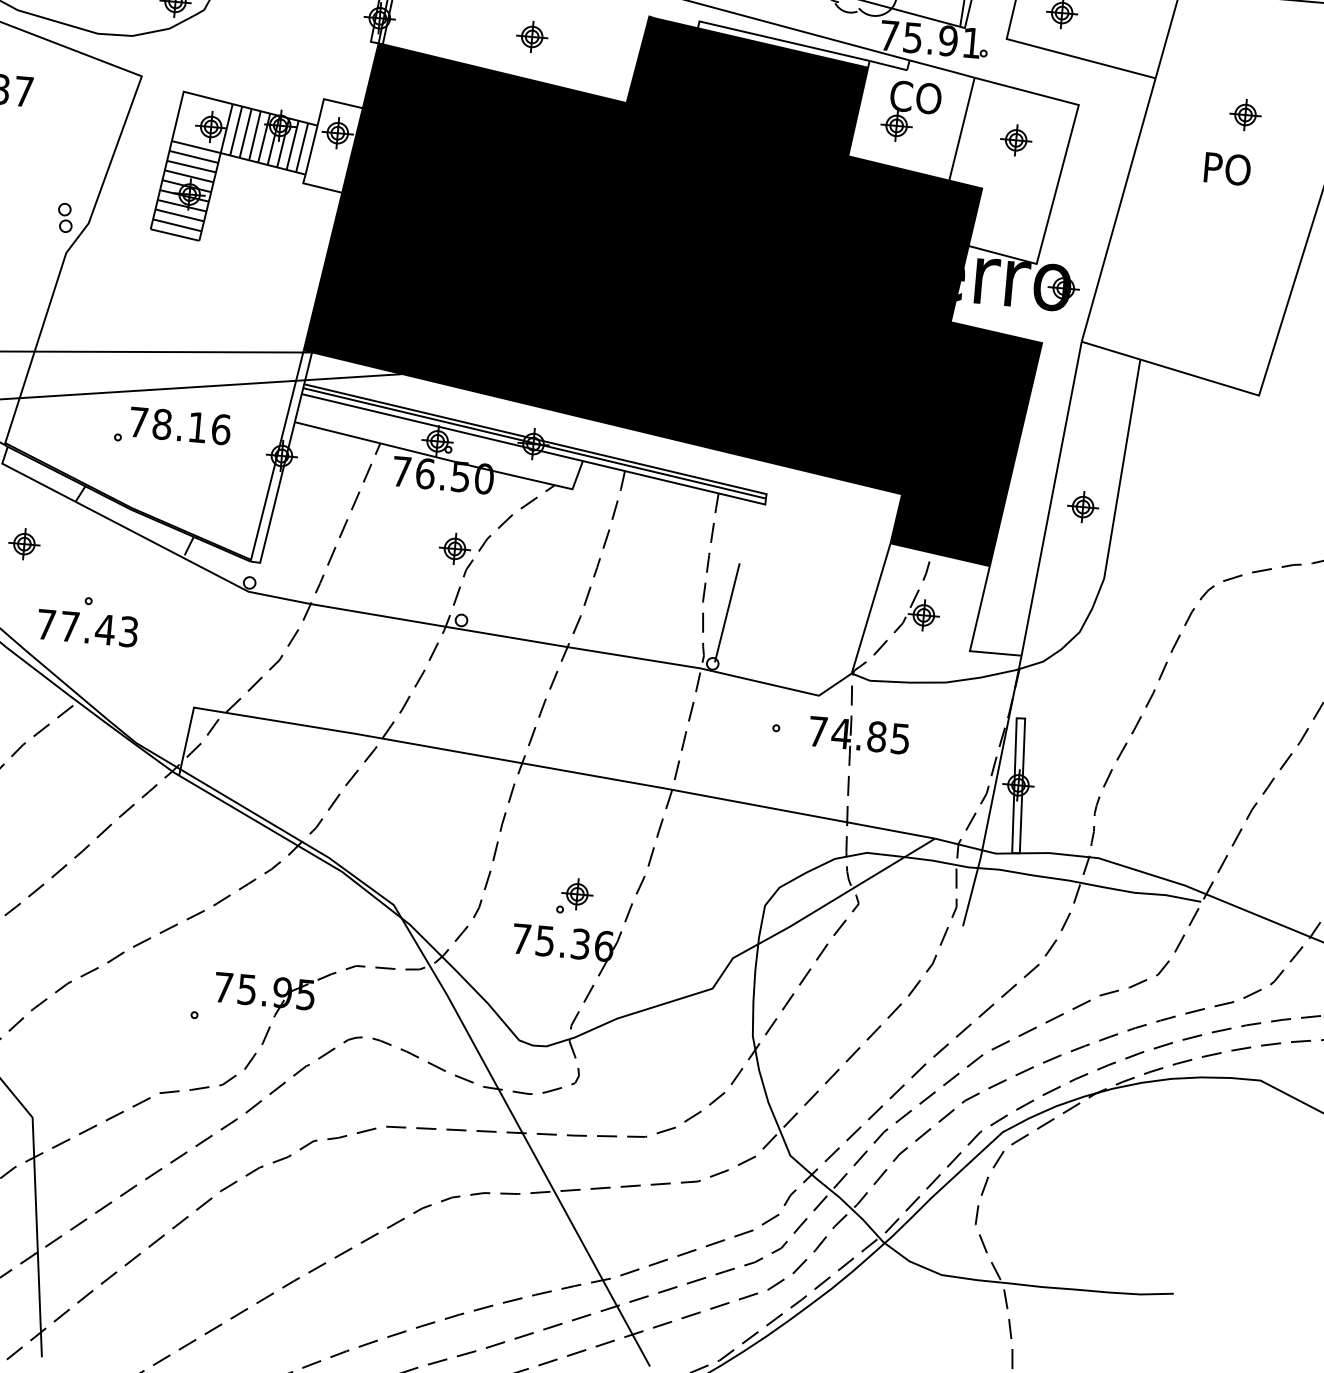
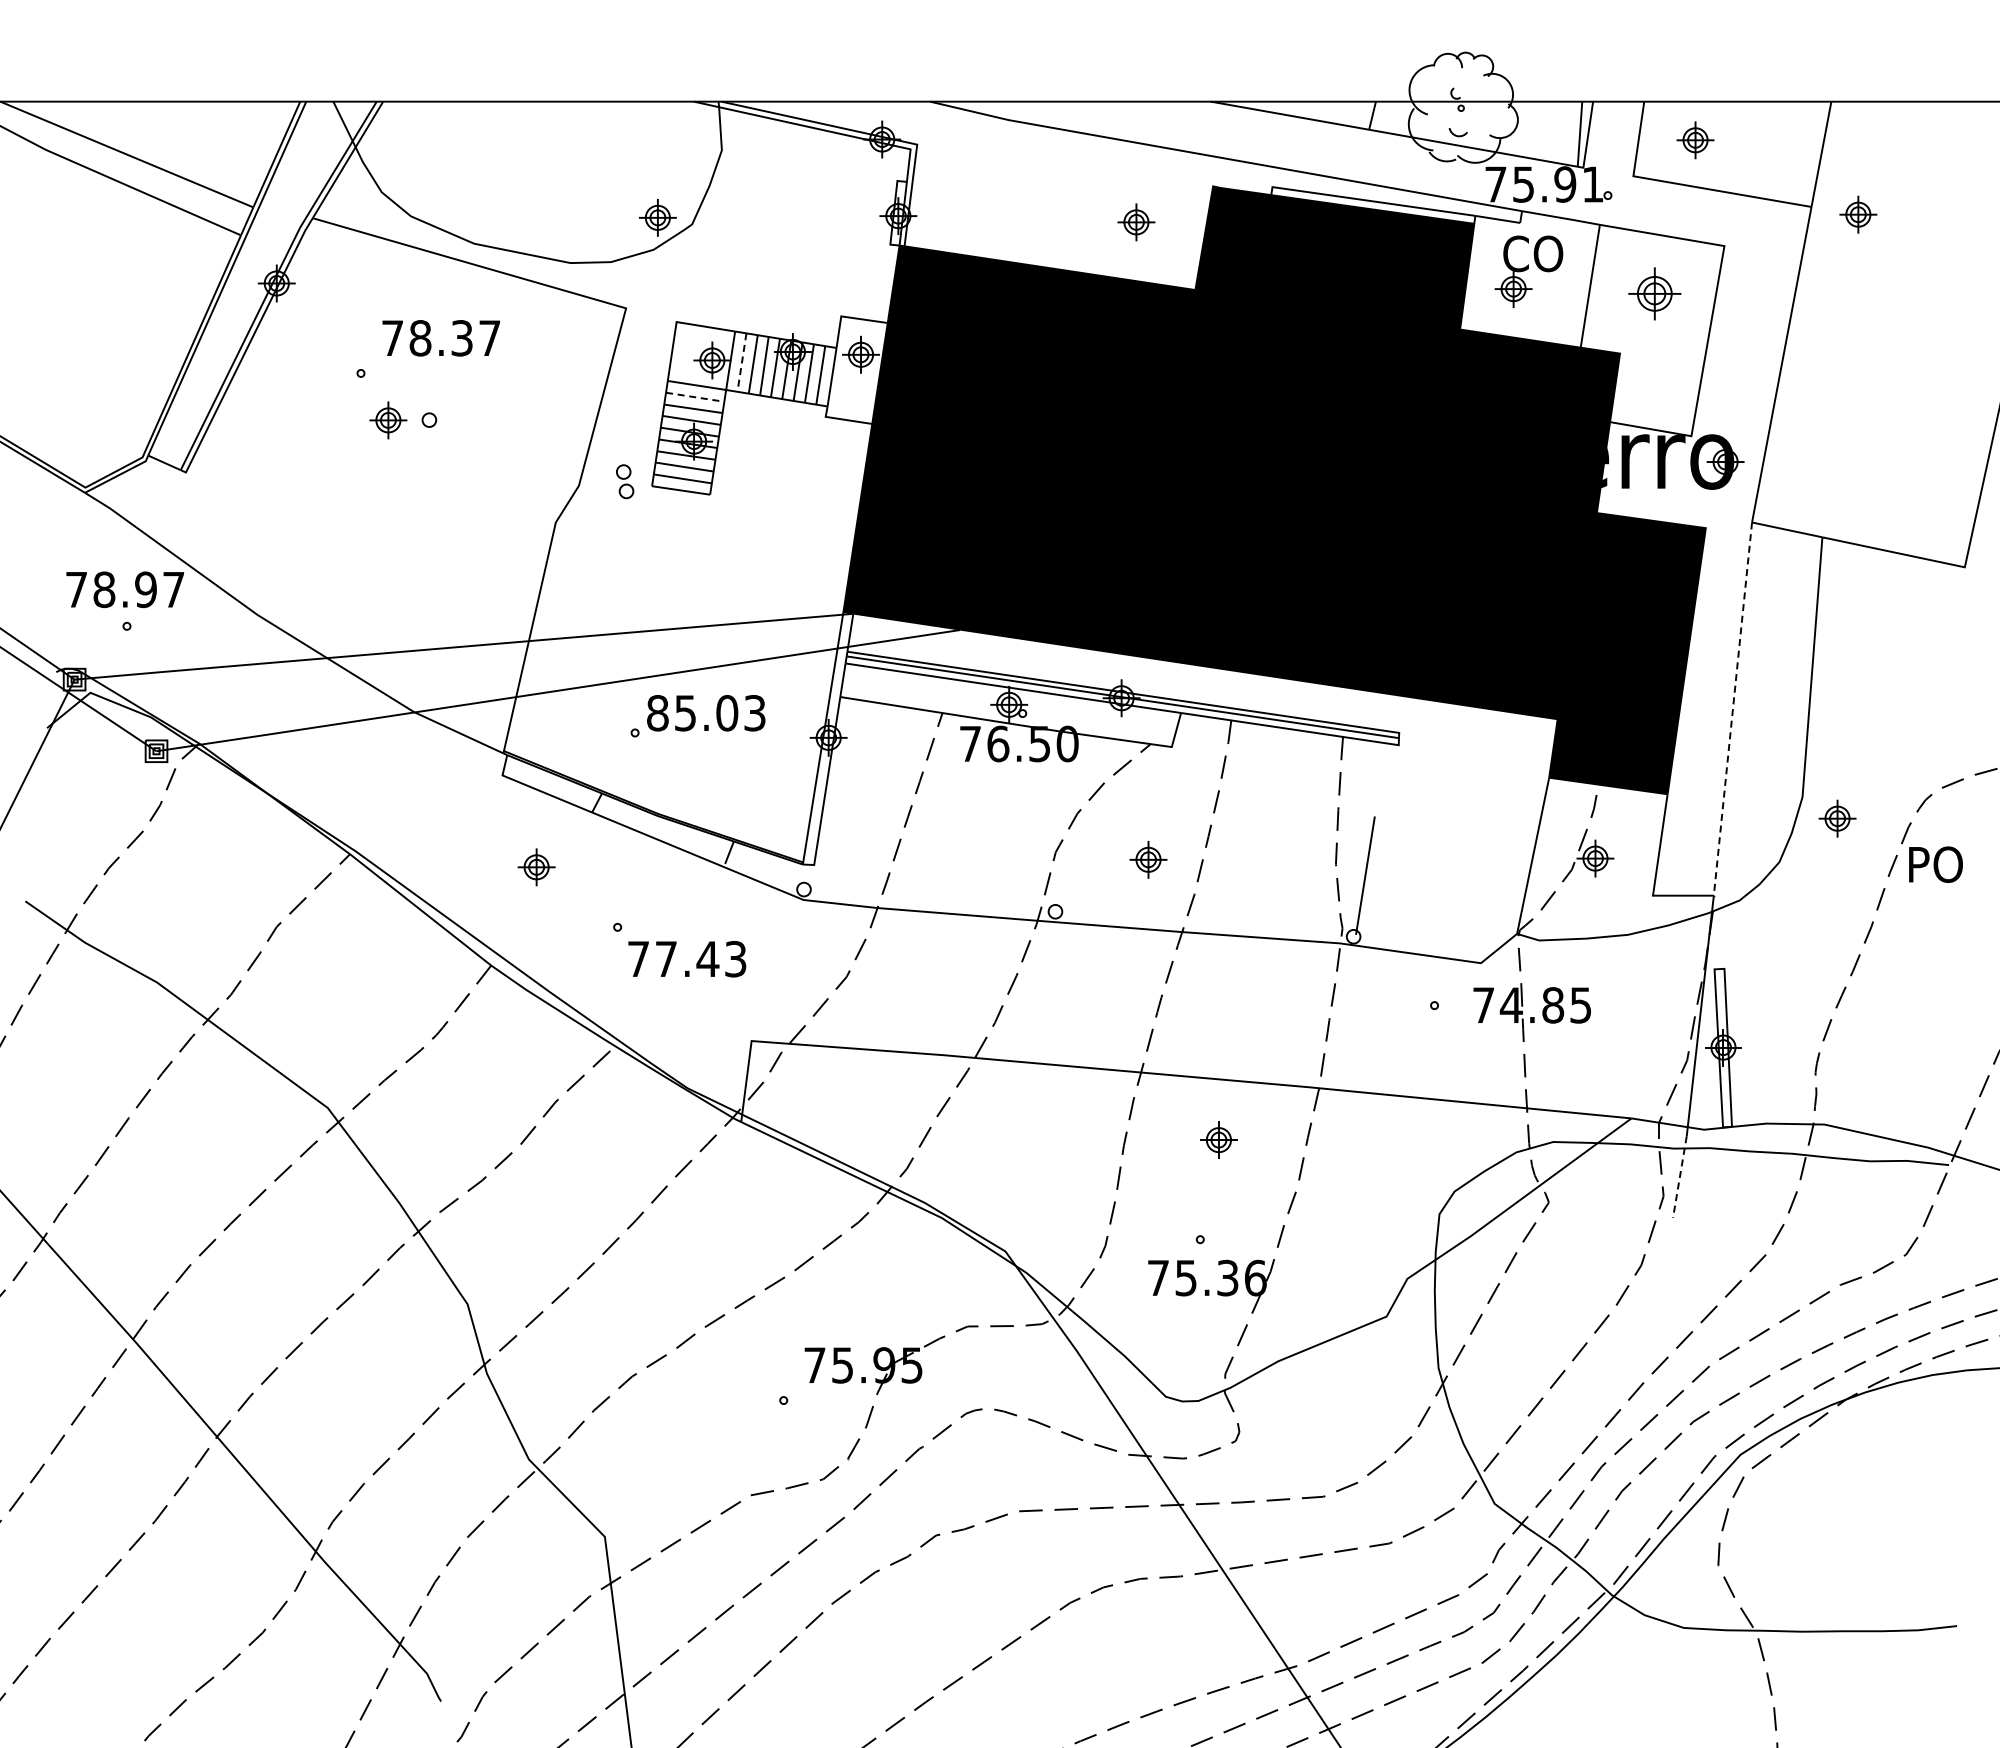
part: (532, 37) -> (1136, 222), moved
part: (1245, 114) -> (1858, 214), moved
line: (235, 130) -> (741, 362), solid -> dashed
part: (1015, 140) -> (1654, 293), size x1.4
line: (194, 157) -> (695, 397), solid -> dashed
text: (1227, 168) -> (1935, 864), moved
part: (65, 217) -> (625, 481), moved
text: (180, 426) -> (706, 713), 78.16 -> 85.03
line: (1051, 499) -> (1732, 709), solid -> dashed
part: (1083, 506) -> (1837, 818), moved
part: (454, 548) -> (1148, 859), moved
text: (87, 628) -> (687, 959), moved
line: (971, 892) -> (1679, 1177), solid -> dashed
part: (577, 893) -> (1218, 1139), moved

